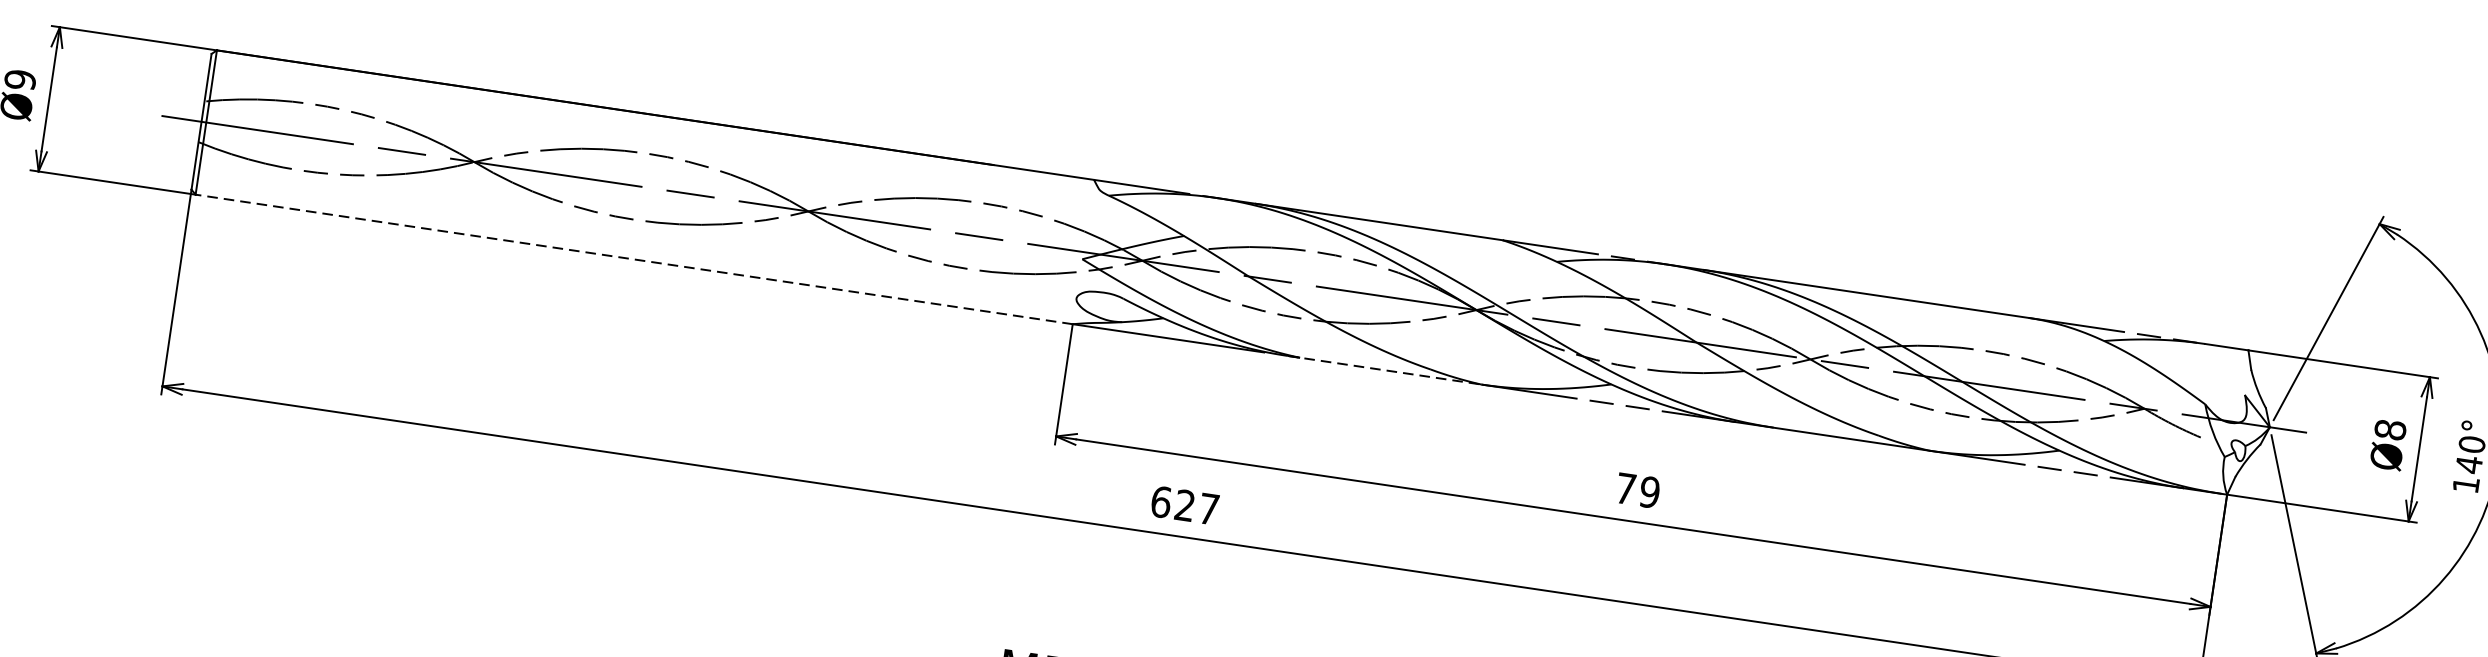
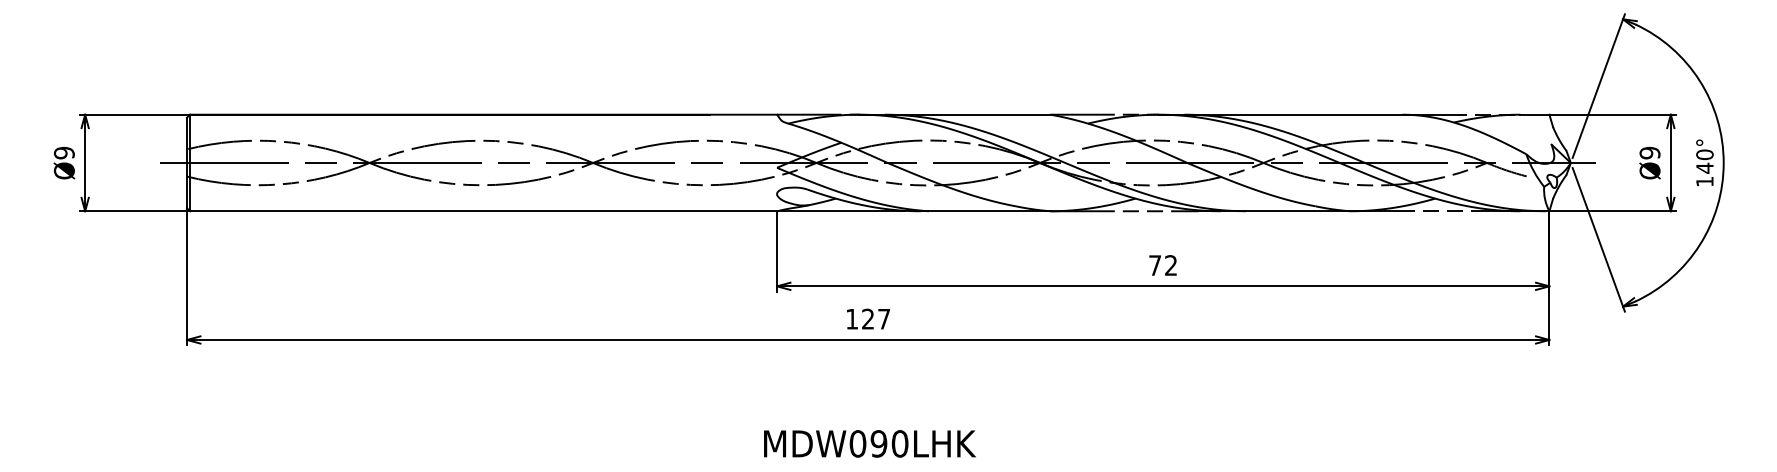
line: (633, 259) -> (483, 211), dashed -> solid
line: (1384, 370) -> (985, 211), dashed -> solid
text: (2389, 428) -> (1649, 152), Ø8 -> Ø9
text: (1648, 492) -> (1170, 265), 79 -> 72
text: (1161, 501) -> (852, 318), 627 -> 127

